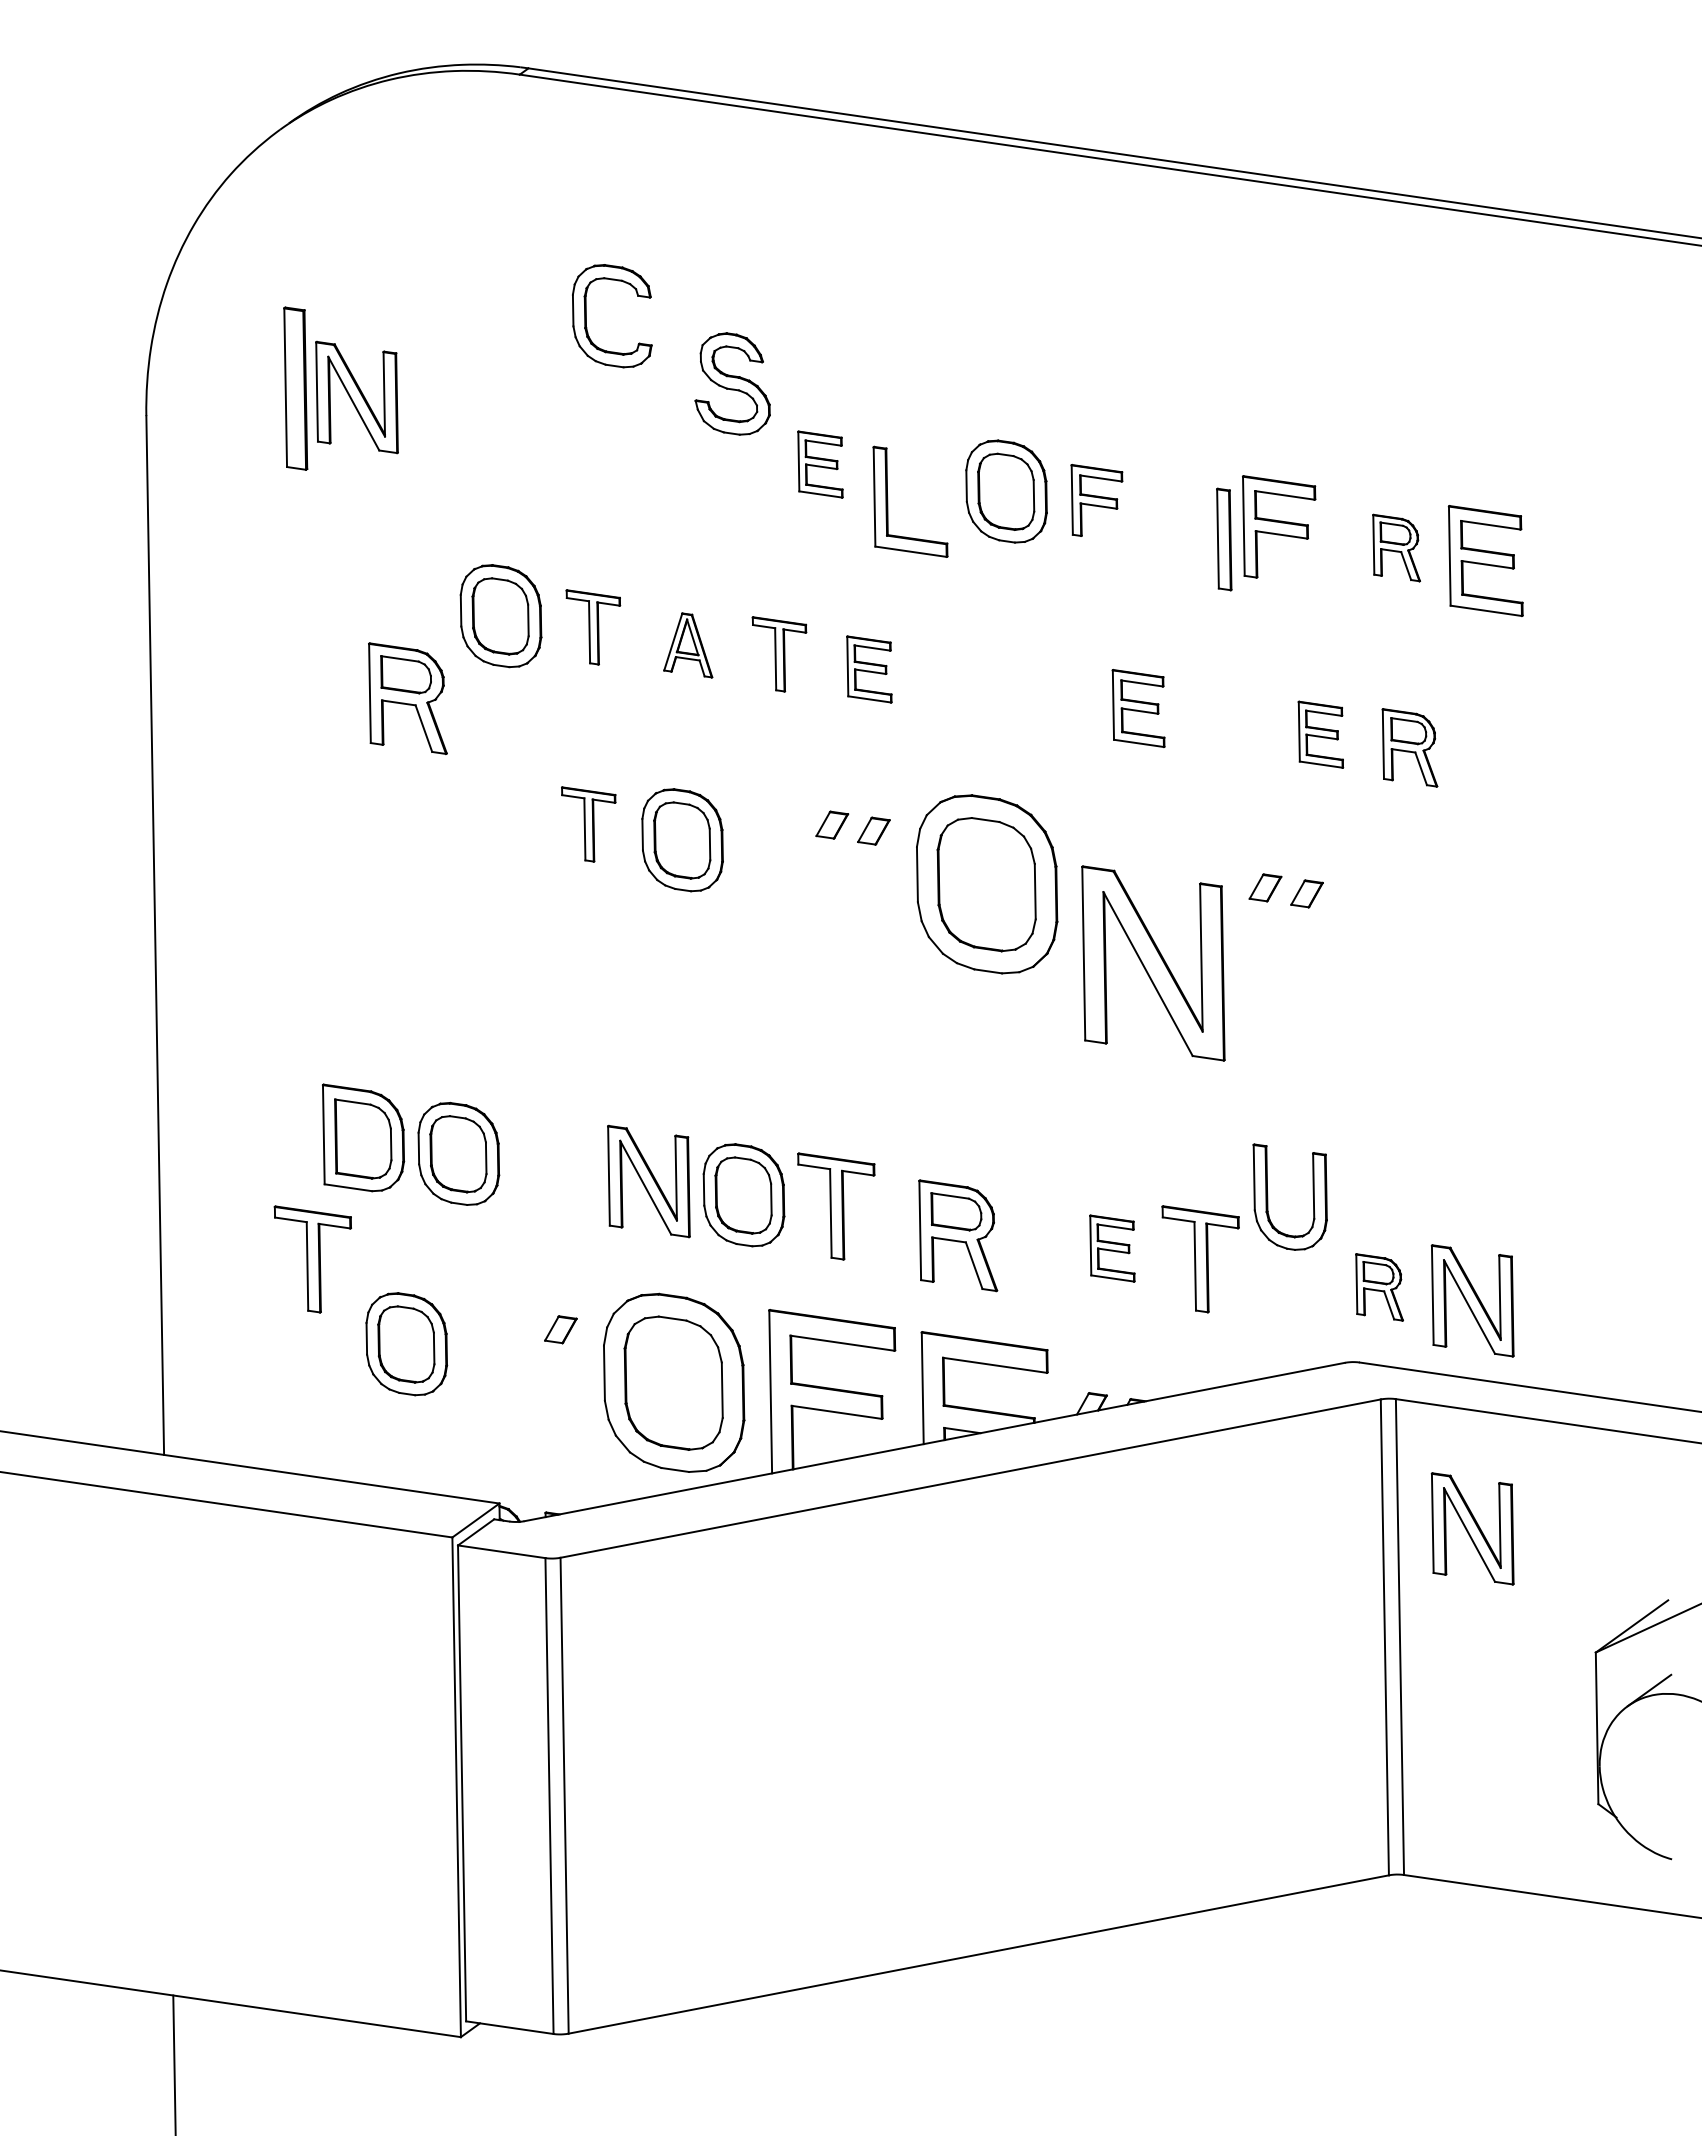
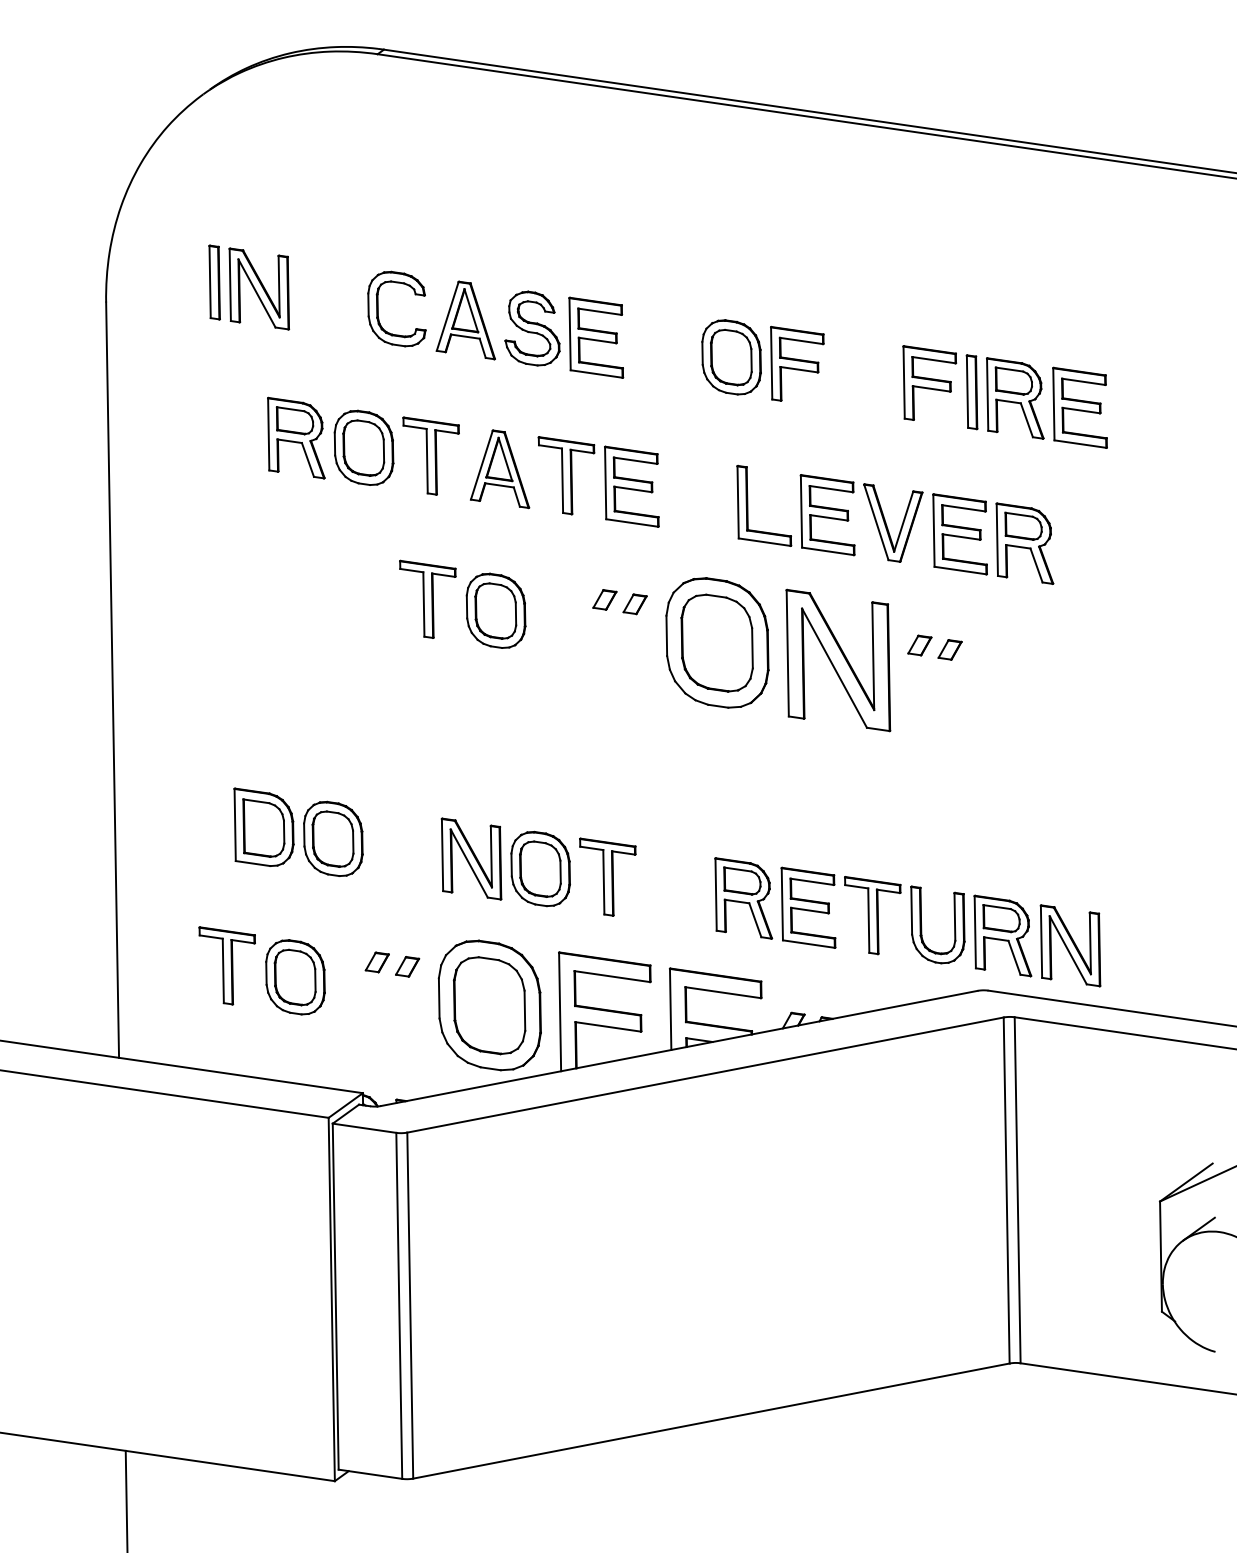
part: (586, 316) -> (378, 309), moved
part: (732, 383) -> (532, 328), moved
part: (295, 388) -> (214, 282), size x0.62
part: (641, 440) -> (466, 320), added
part: (820, 464) -> (596, 337), size x1.67
part: (1096, 500) -> (797, 363), size x1.43
part: (888, 501) -> (748, 505), moved
part: (1224, 539) -> (972, 392), moved
part: (1396, 547) -> (1015, 398), size x1.67
part: (593, 627) -> (431, 456), size x1.43
part: (688, 645) -> (500, 469), size x1.67
part: (779, 654) -> (566, 475), size x1.43
part: (869, 669) -> (631, 486), size x1.67
part: (407, 698) -> (296, 438), moved
part: (1138, 708) -> (827, 515), size x1.43
part: (1220, 722) -> (887, 525), added
part: (1320, 734) -> (959, 534), size x1.67
part: (1409, 747) -> (1024, 543), size x1.43
part: (588, 824) -> (427, 599), size x1.43
part: (1153, 963) -> (838, 660), moved
part: (1268, 1196) -> (922, 924), moved
part: (958, 1235) -> (743, 898), moved
part: (1112, 1248) -> (808, 907), size x1.67
part: (312, 1259) -> (226, 965), moved
part: (1379, 1287) -> (1002, 936), size x1.67
part: (519, 1323) -> (377, 962), added
part: (1472, 1528) -> (1070, 1111), removed

